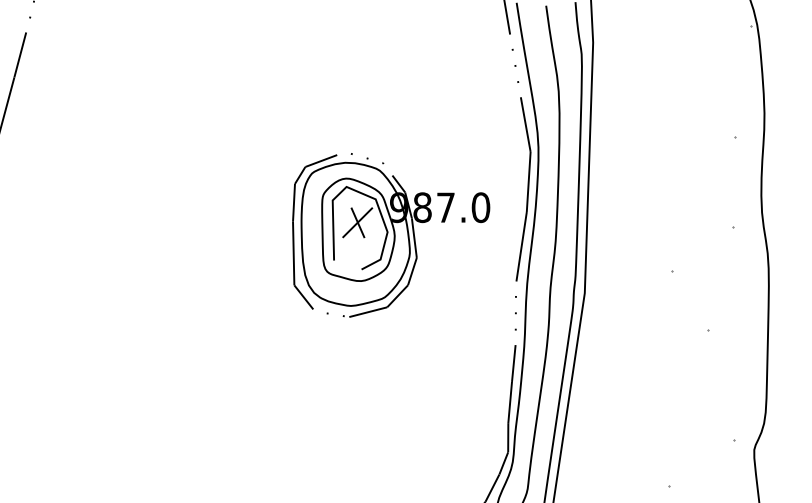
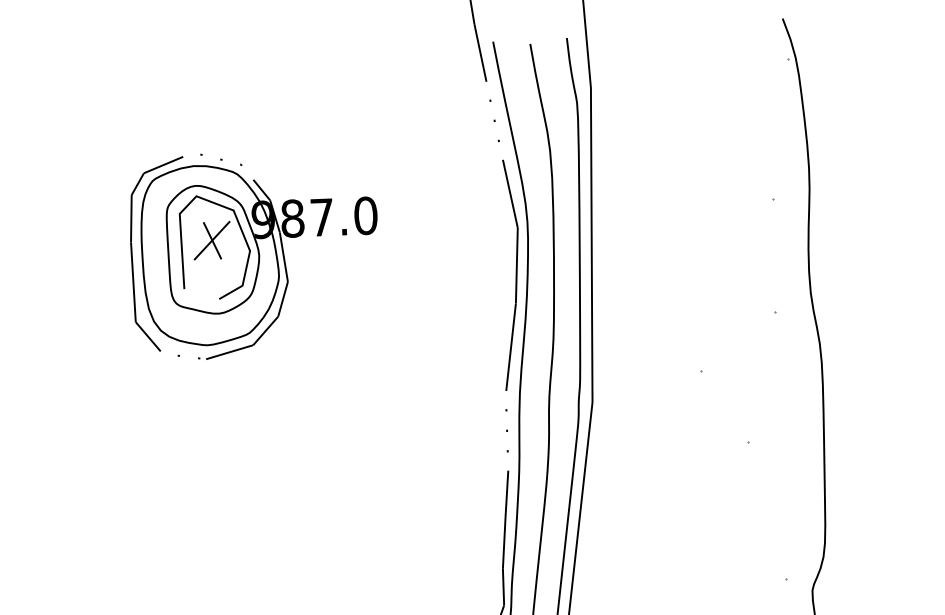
part: (391, 235) -> (255, 255), moved

